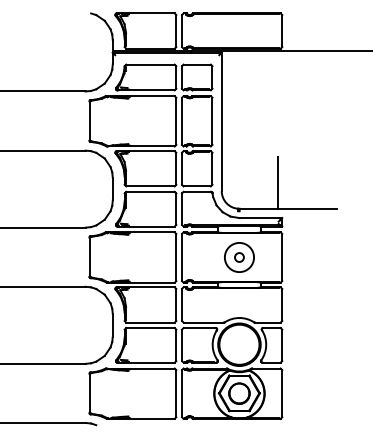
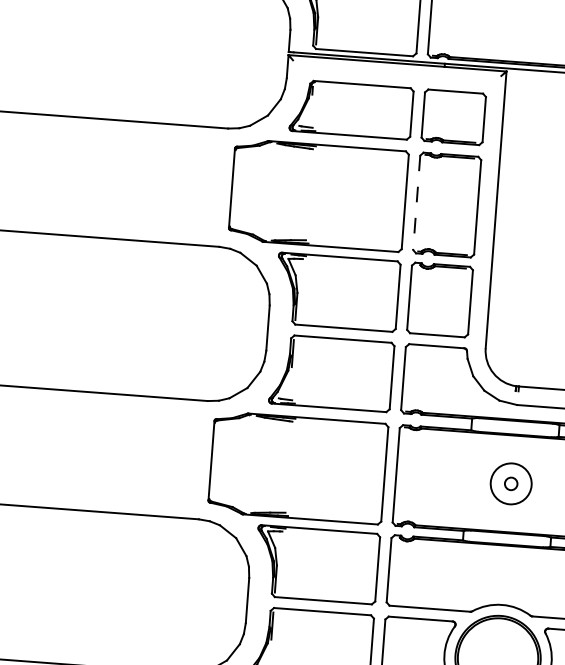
line: (182, 121) -> (417, 203), solid -> dashed
part: (239, 257) -> (511, 483), size x0.7

